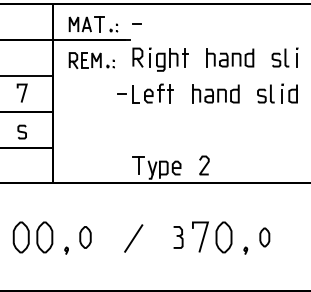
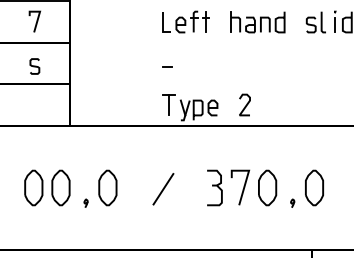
line: (121, 93) -> (166, 65), moved
part: (85, 237) -> (107, 188), size x1.43
part: (178, 237) -> (215, 188), size x1.43
part: (264, 237) -> (314, 188), size x1.67

